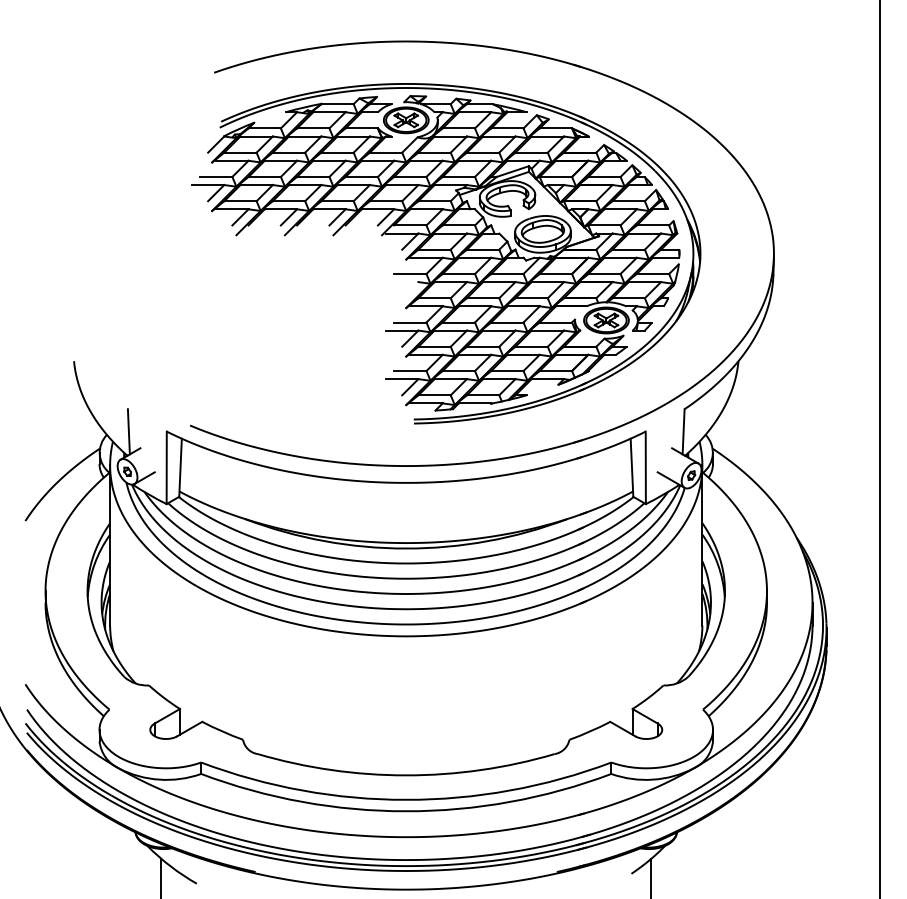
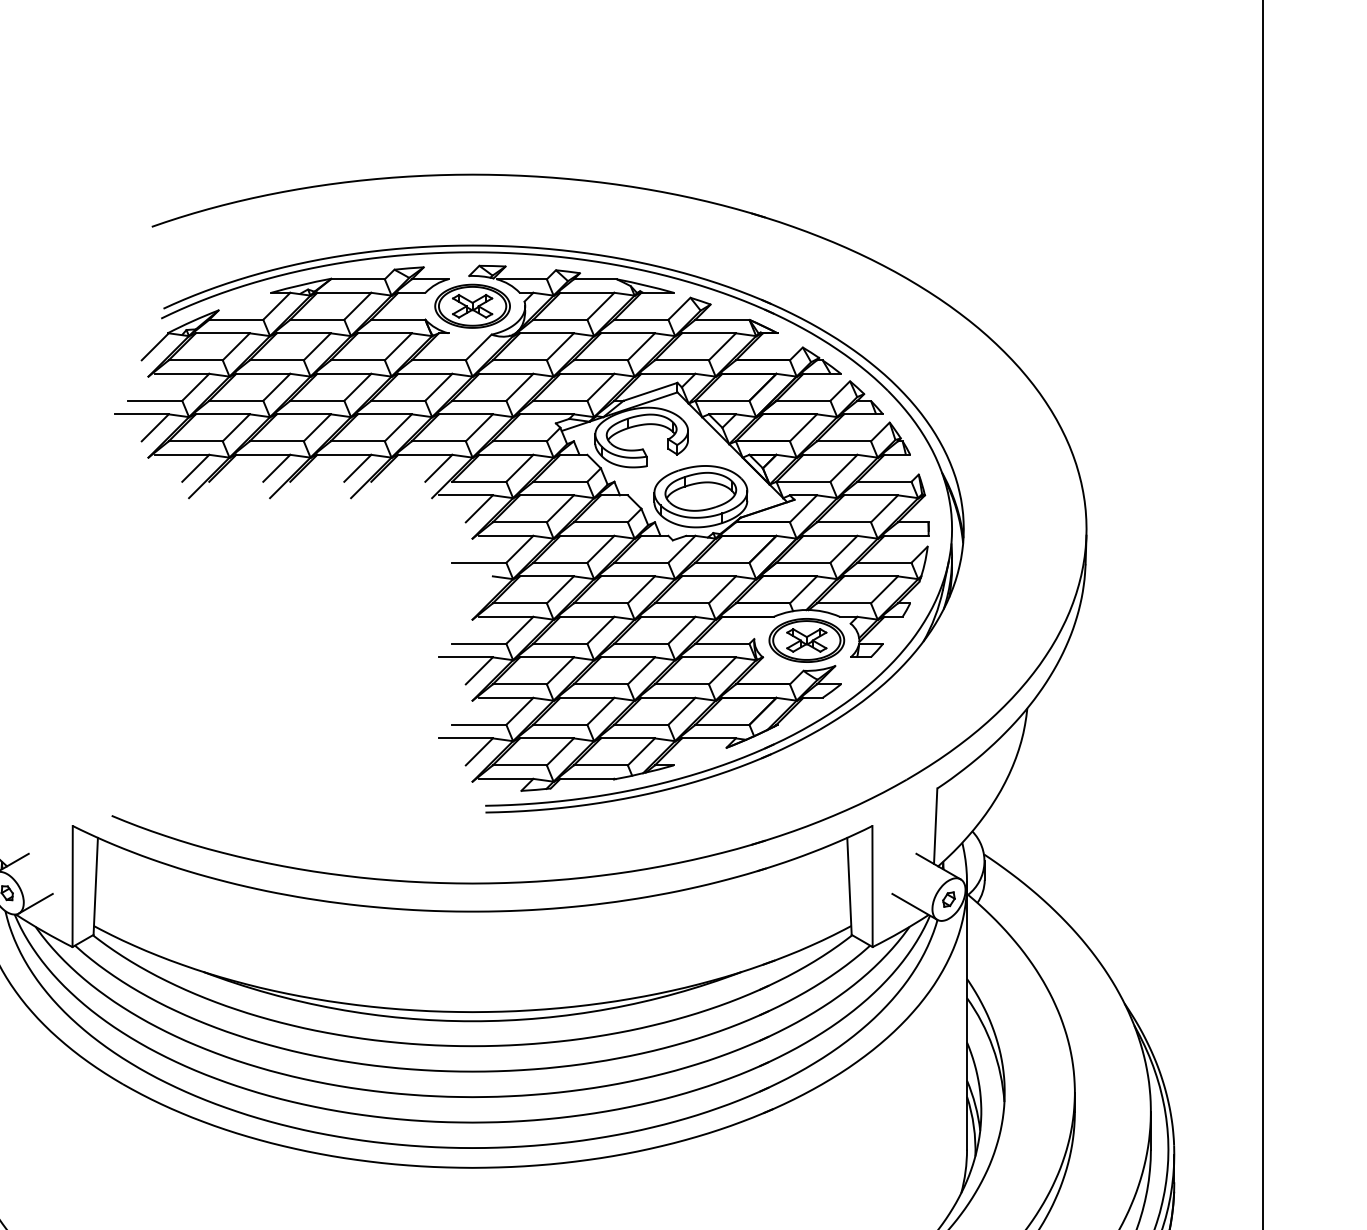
line: (128, 431) -> (8, 825), removed

